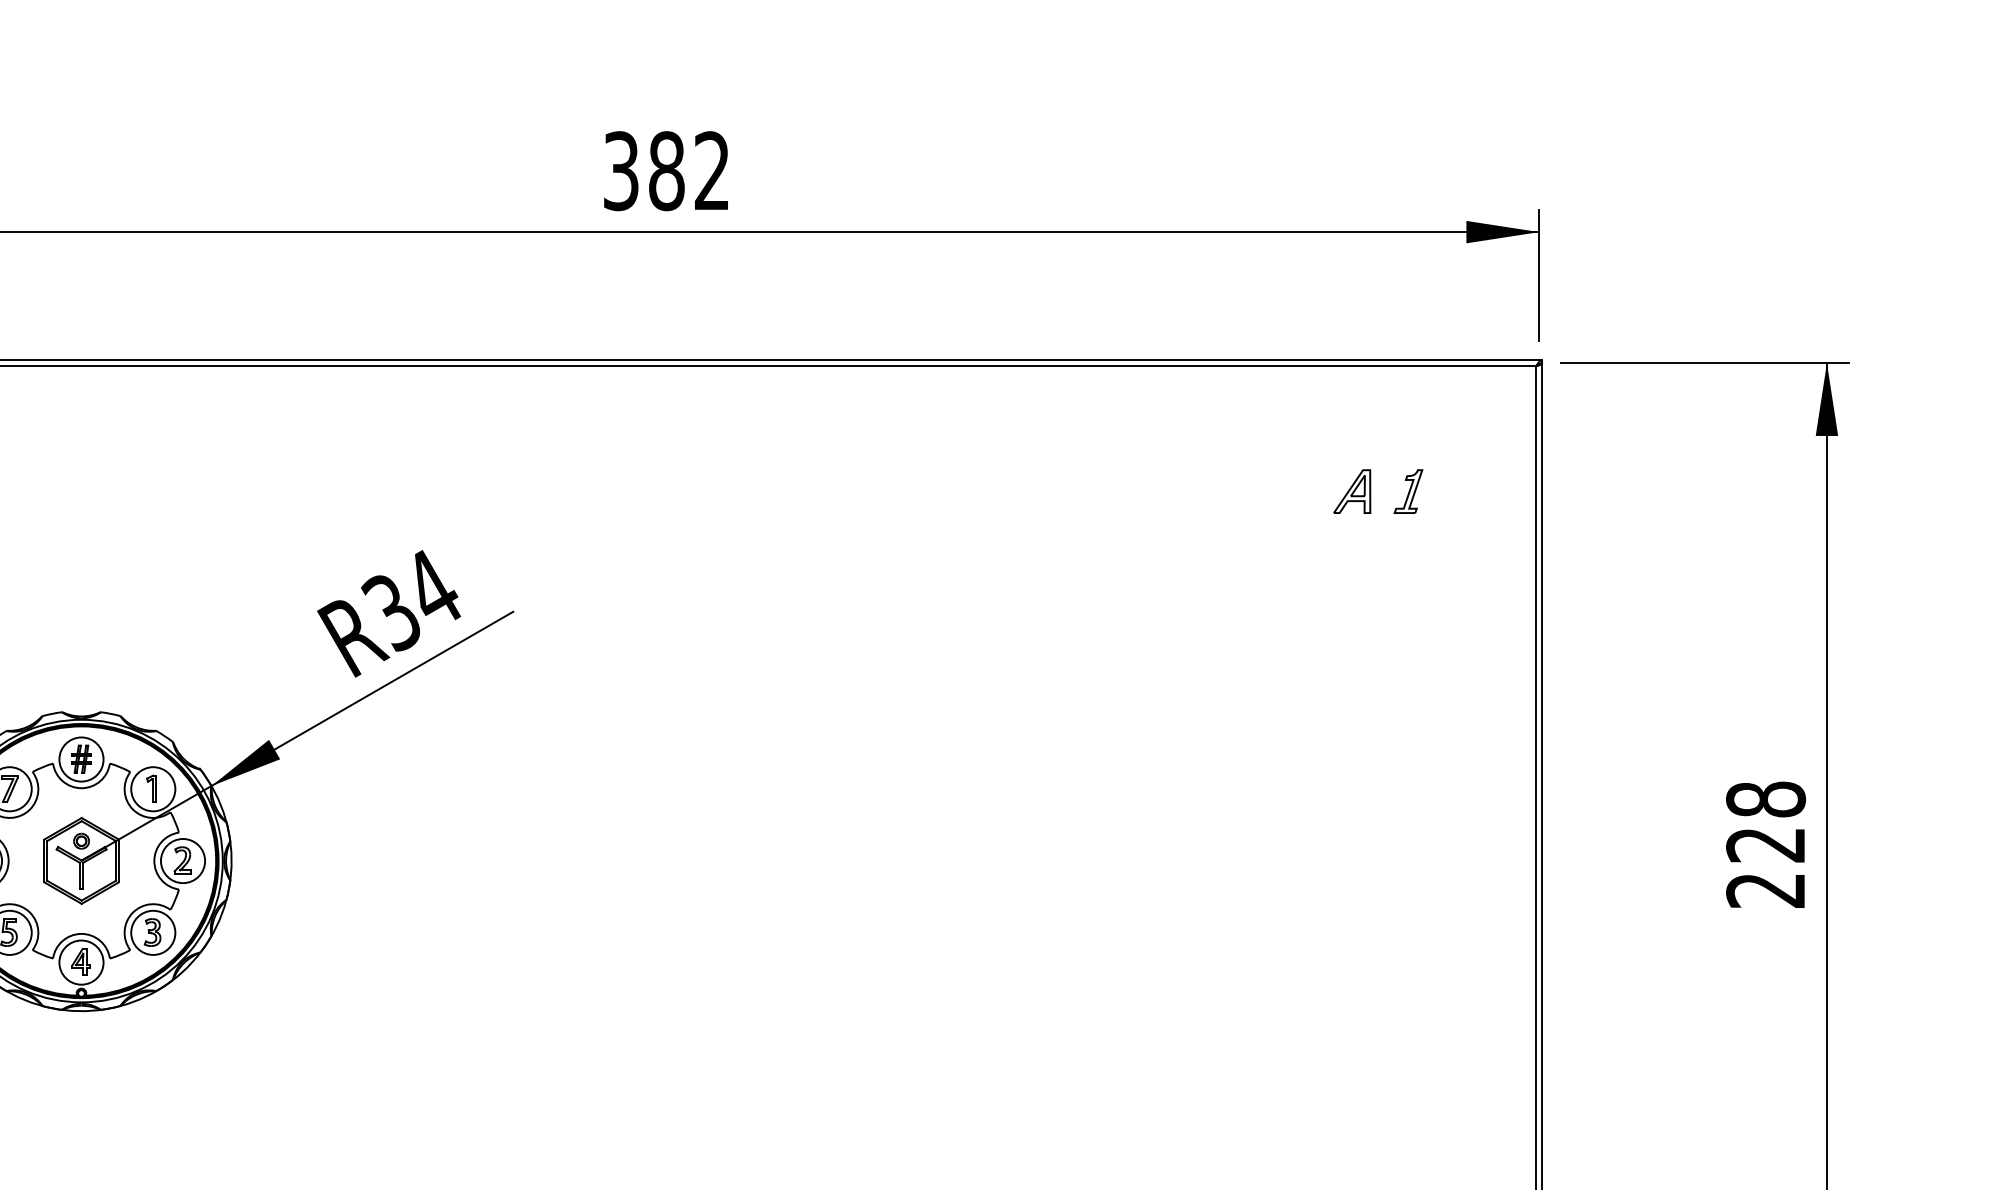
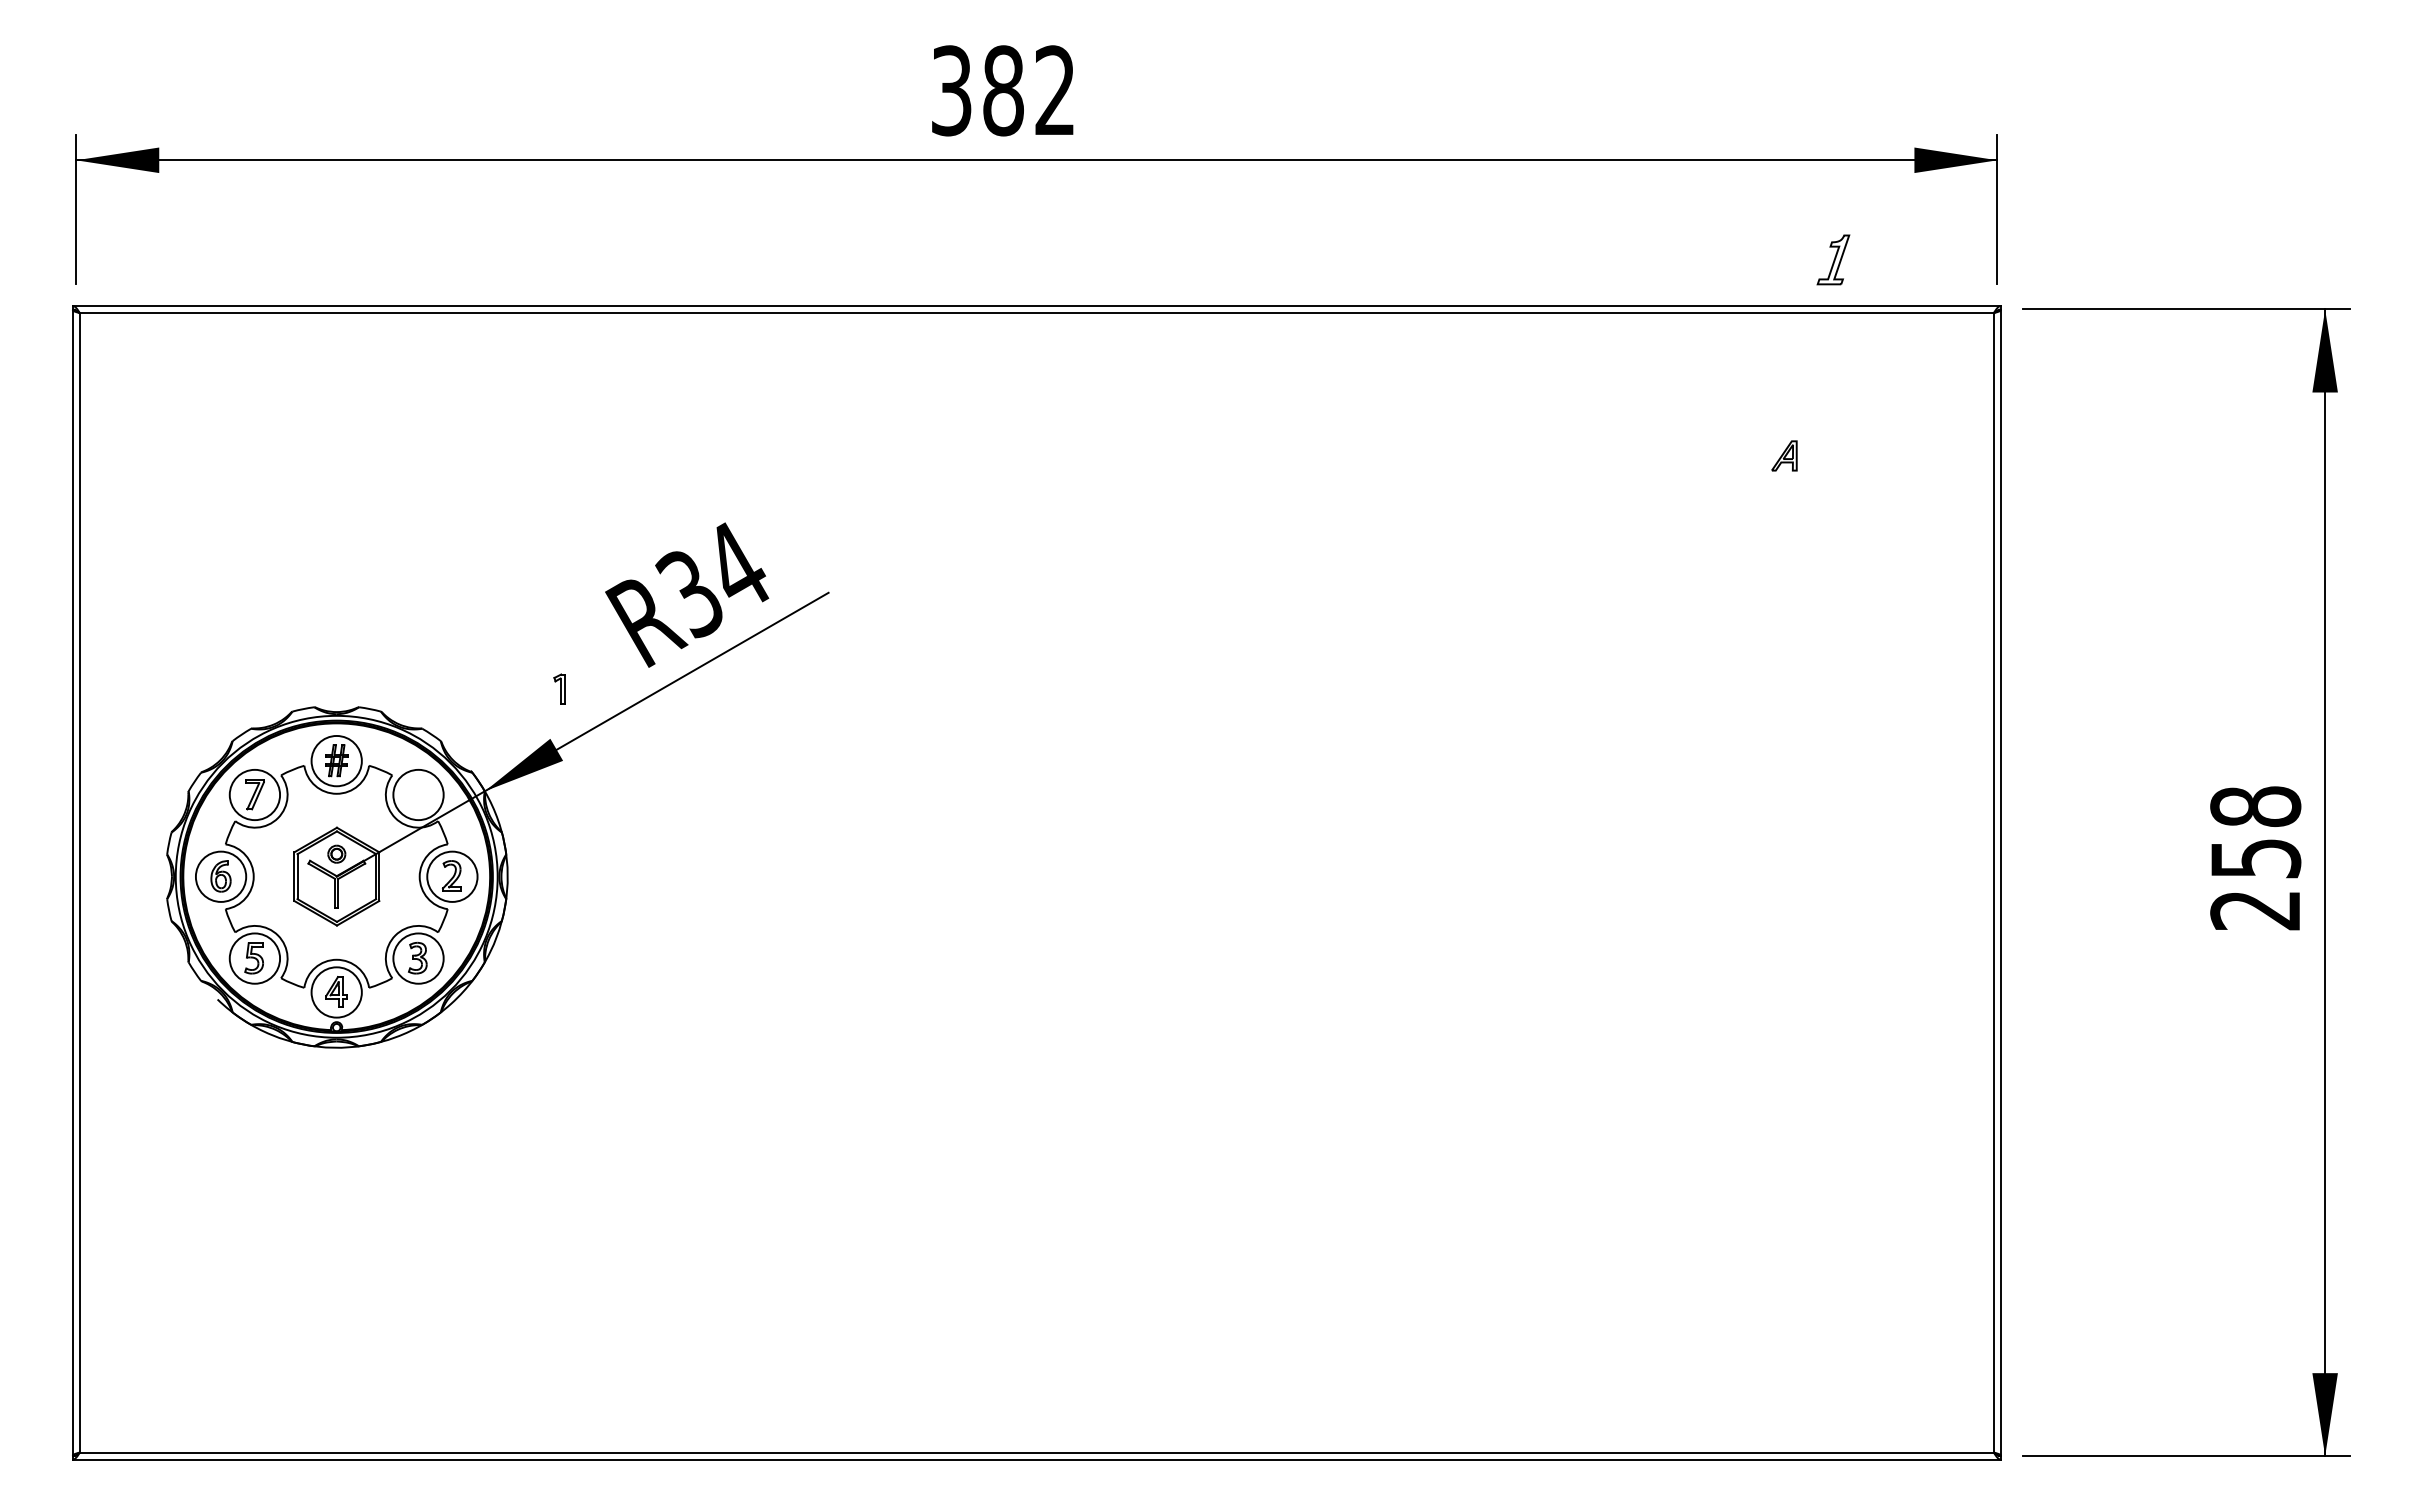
part: (1352, 491) -> (1784, 455), size x0.6
part: (1408, 491) -> (1833, 259), moved
part: (151, 787) -> (559, 688), moved
text: (1765, 845) -> (2255, 858), 228 -> 258

